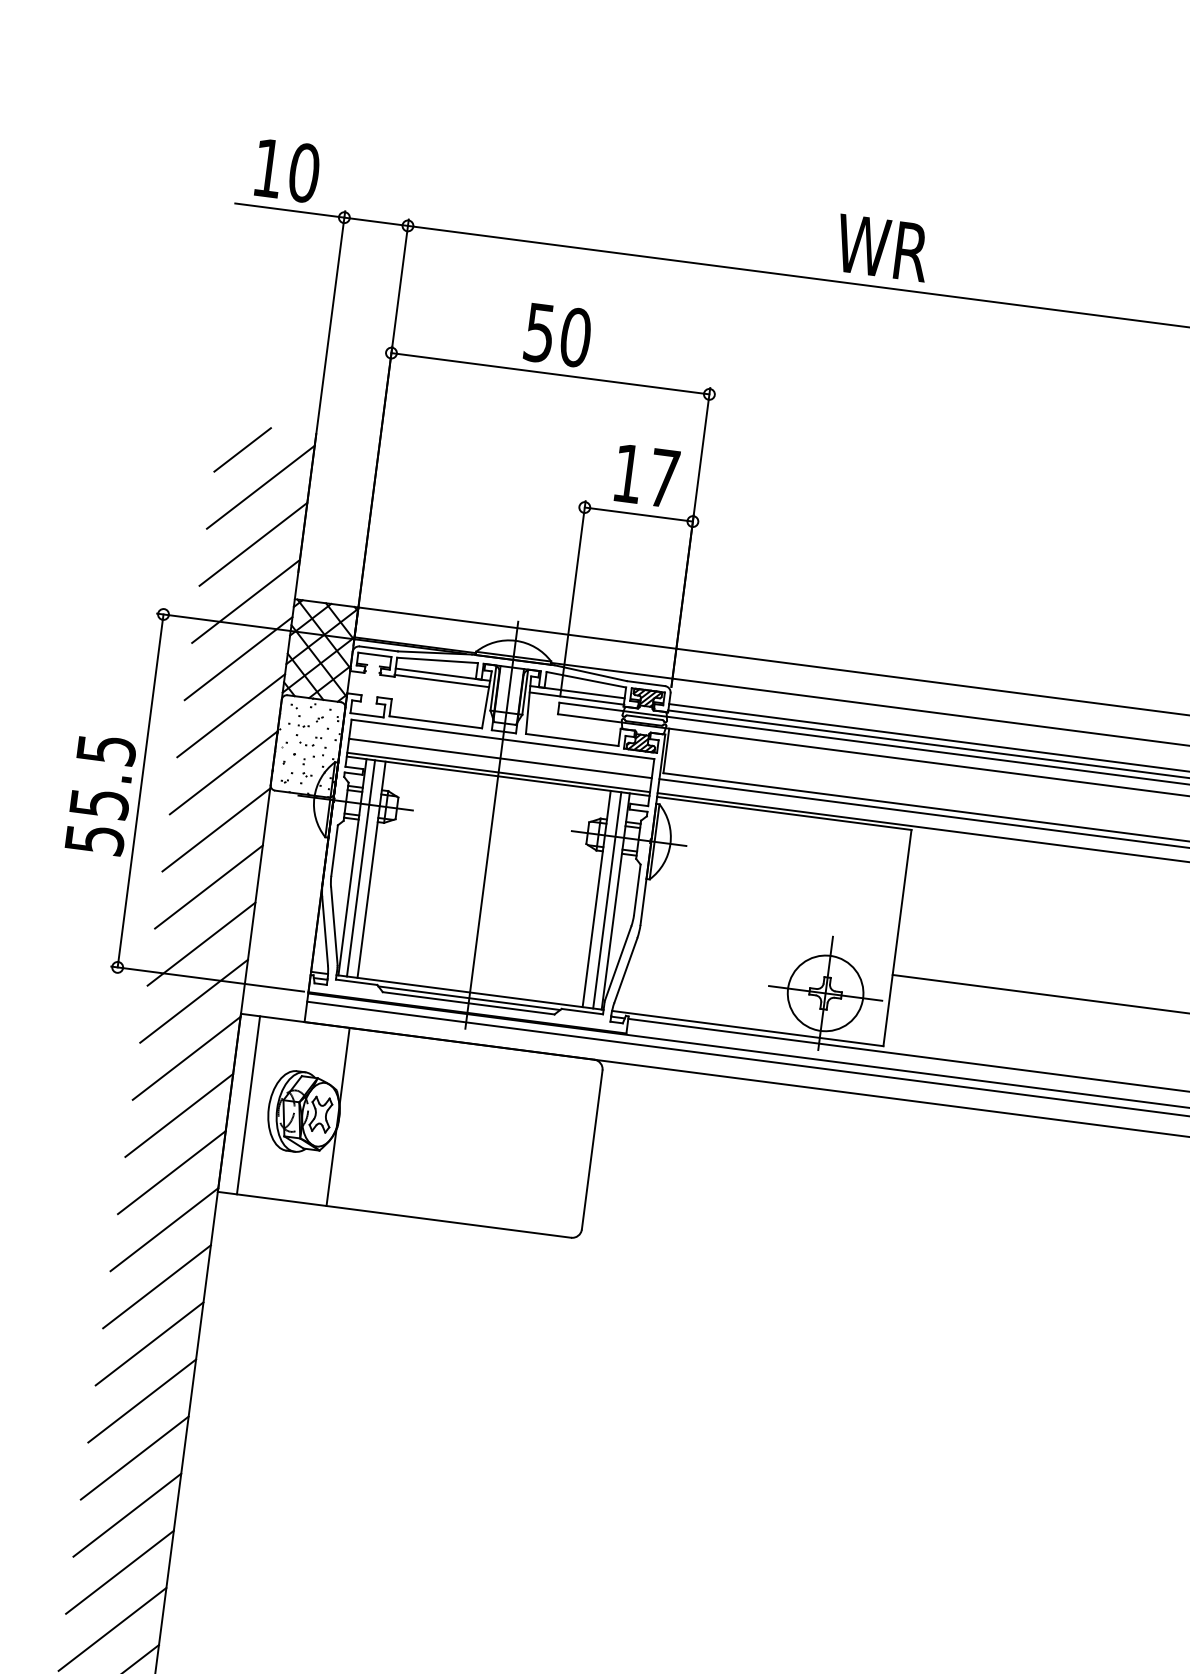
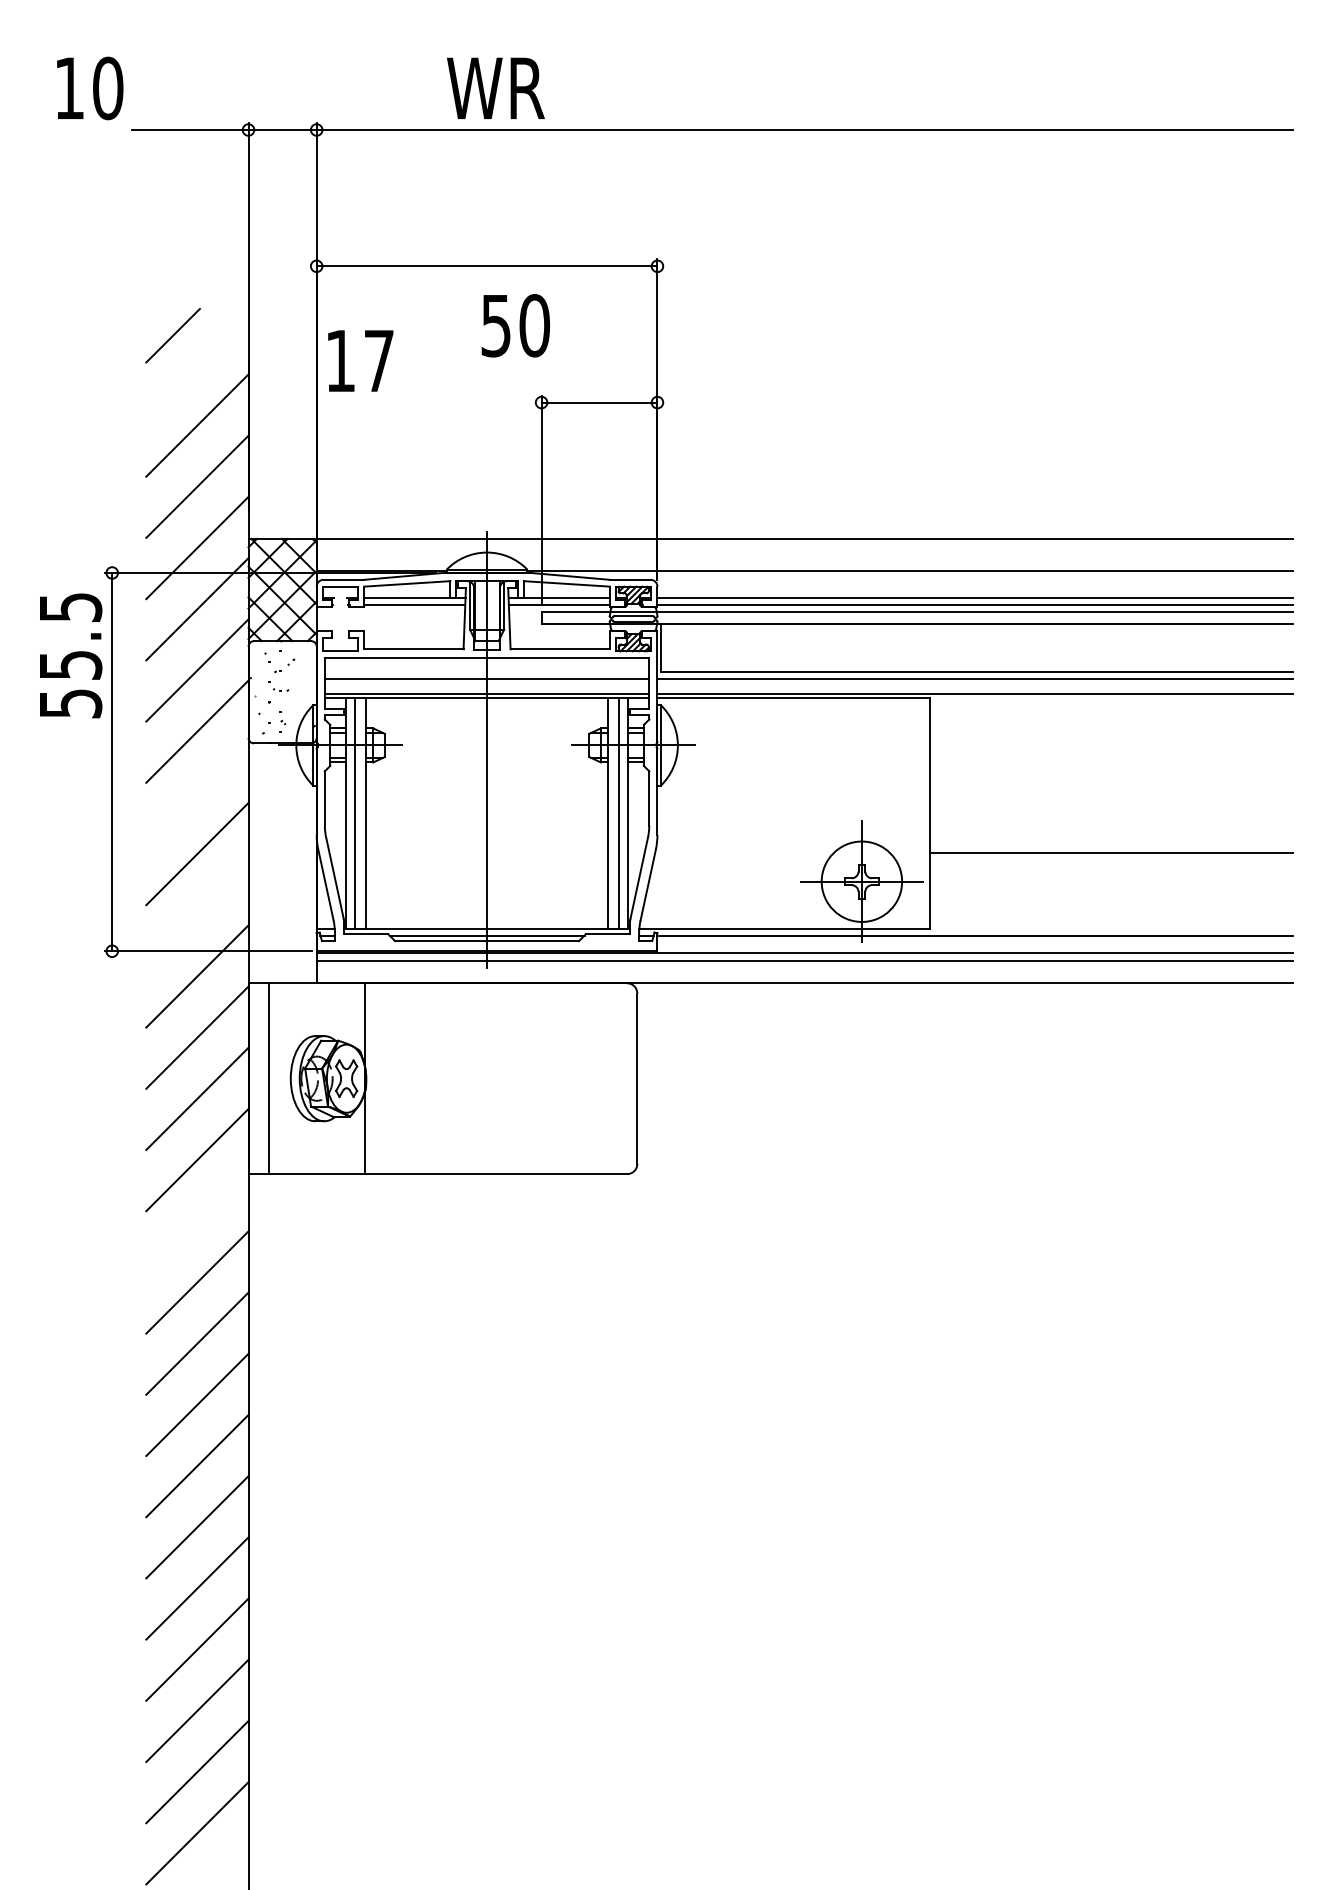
text: (287, 170) -> (90, 88), moved
text: (882, 247) -> (495, 87), moved
text: (557, 335) -> (515, 325), moved
line: (242, 449) -> (172, 335), moved
text: (646, 475) -> (360, 360), moved
text: (101, 794) -> (71, 655), moved
line: (216, 829) -> (197, 792), removed
line: (201, 944) -> (197, 915), removed
line: (164, 1229) -> (197, 1221), removed

